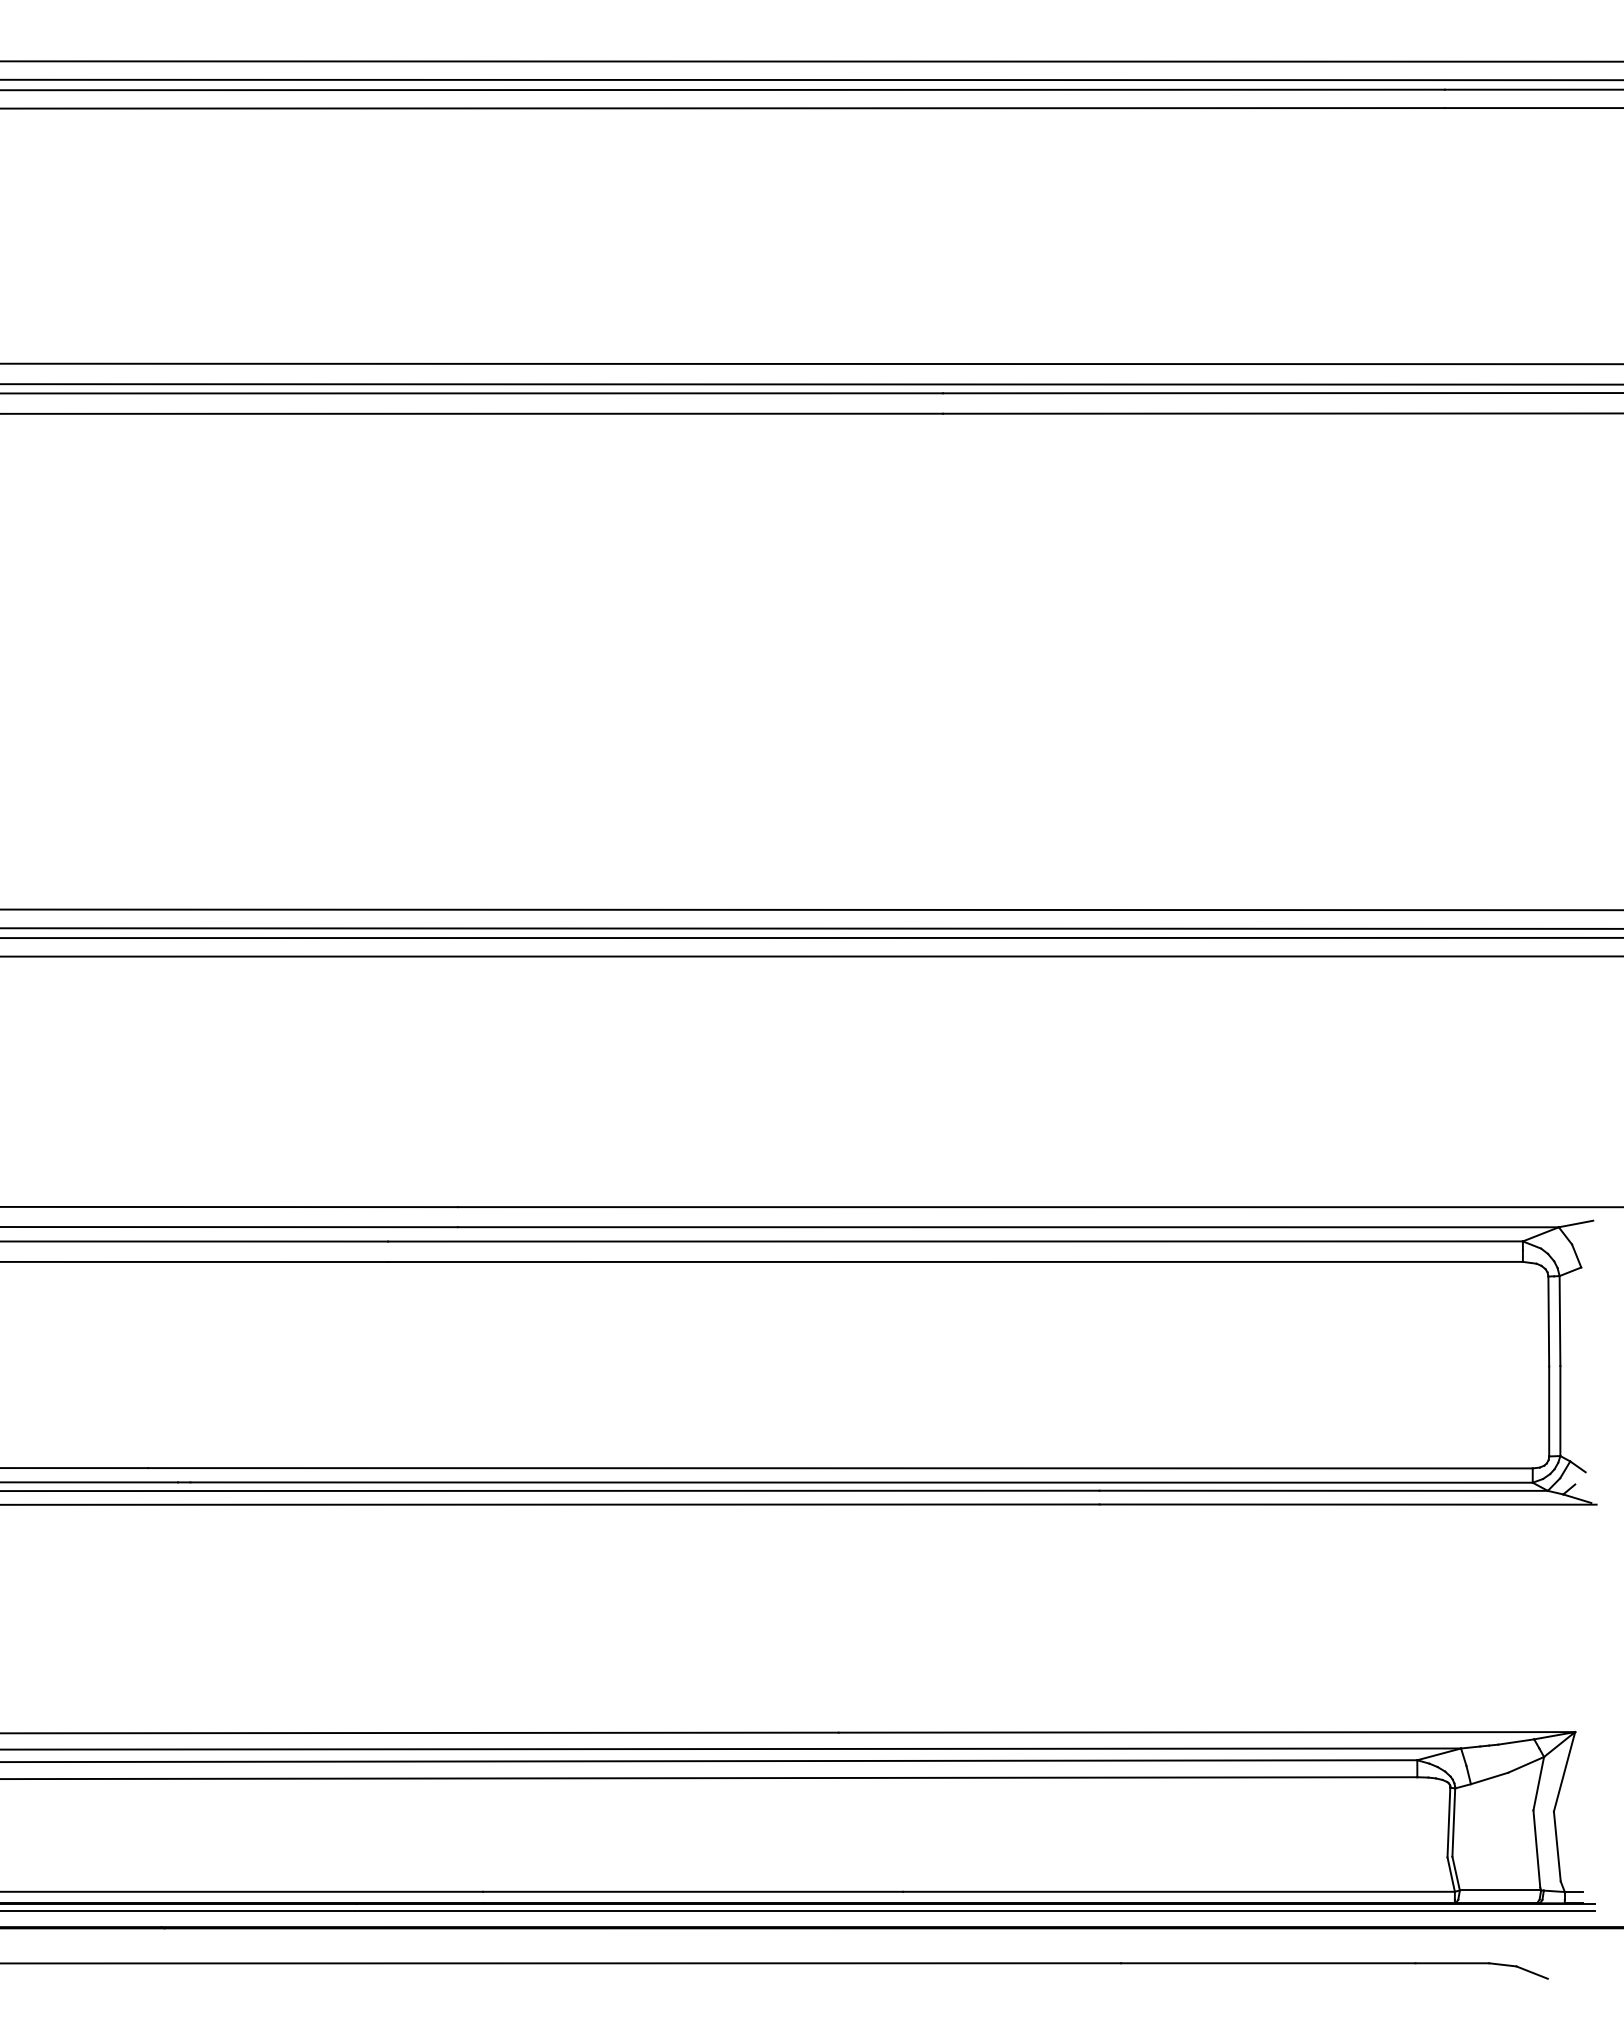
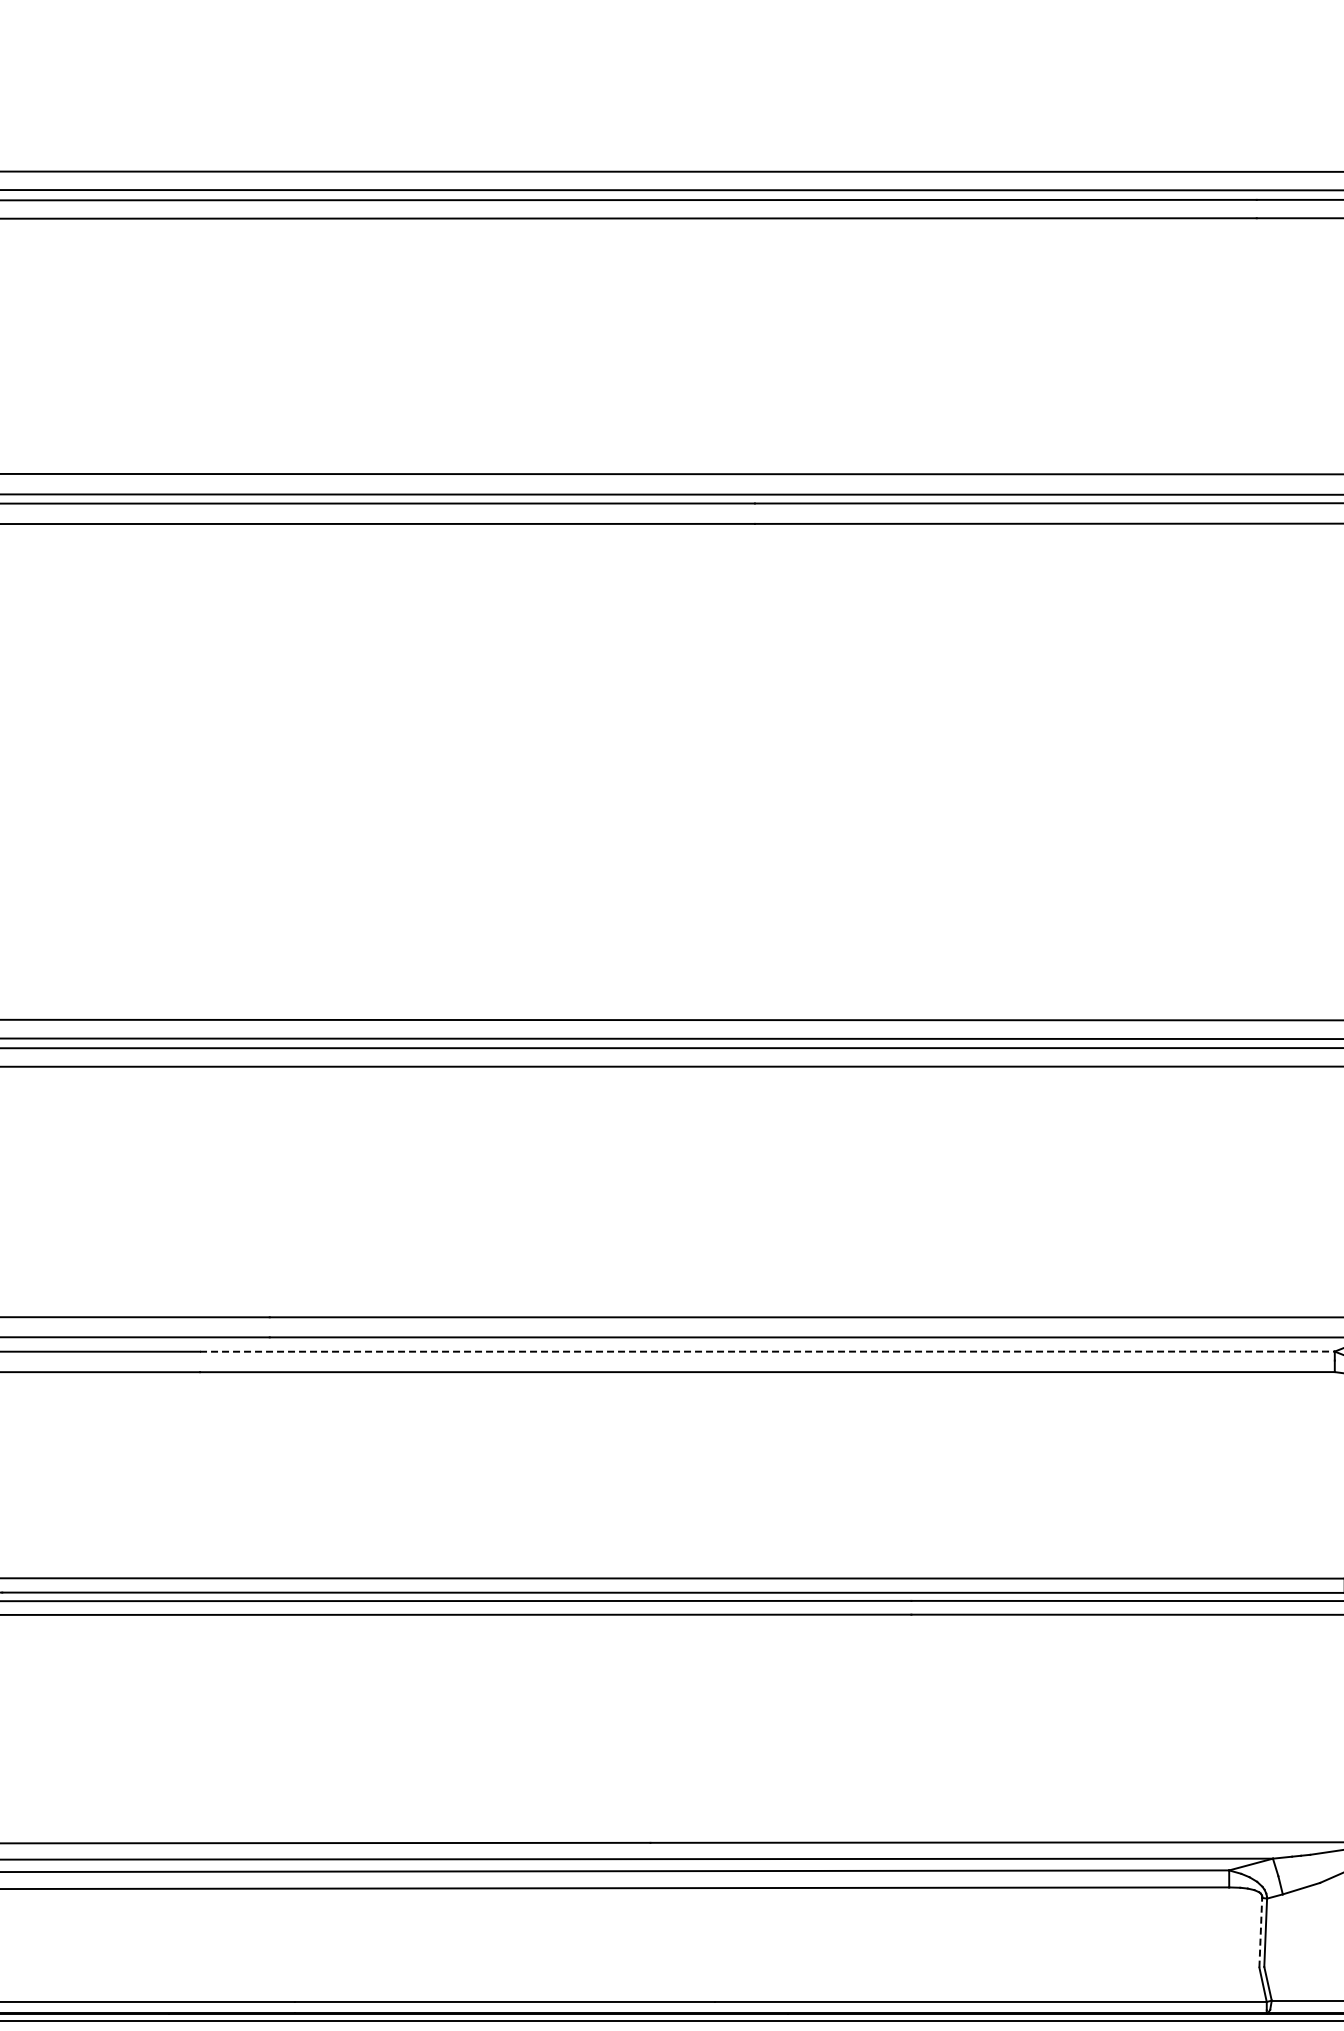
line: (956, 1241) -> (768, 1351), solid -> dashed
line: (1448, 1822) -> (1260, 1932), solid -> dashed

